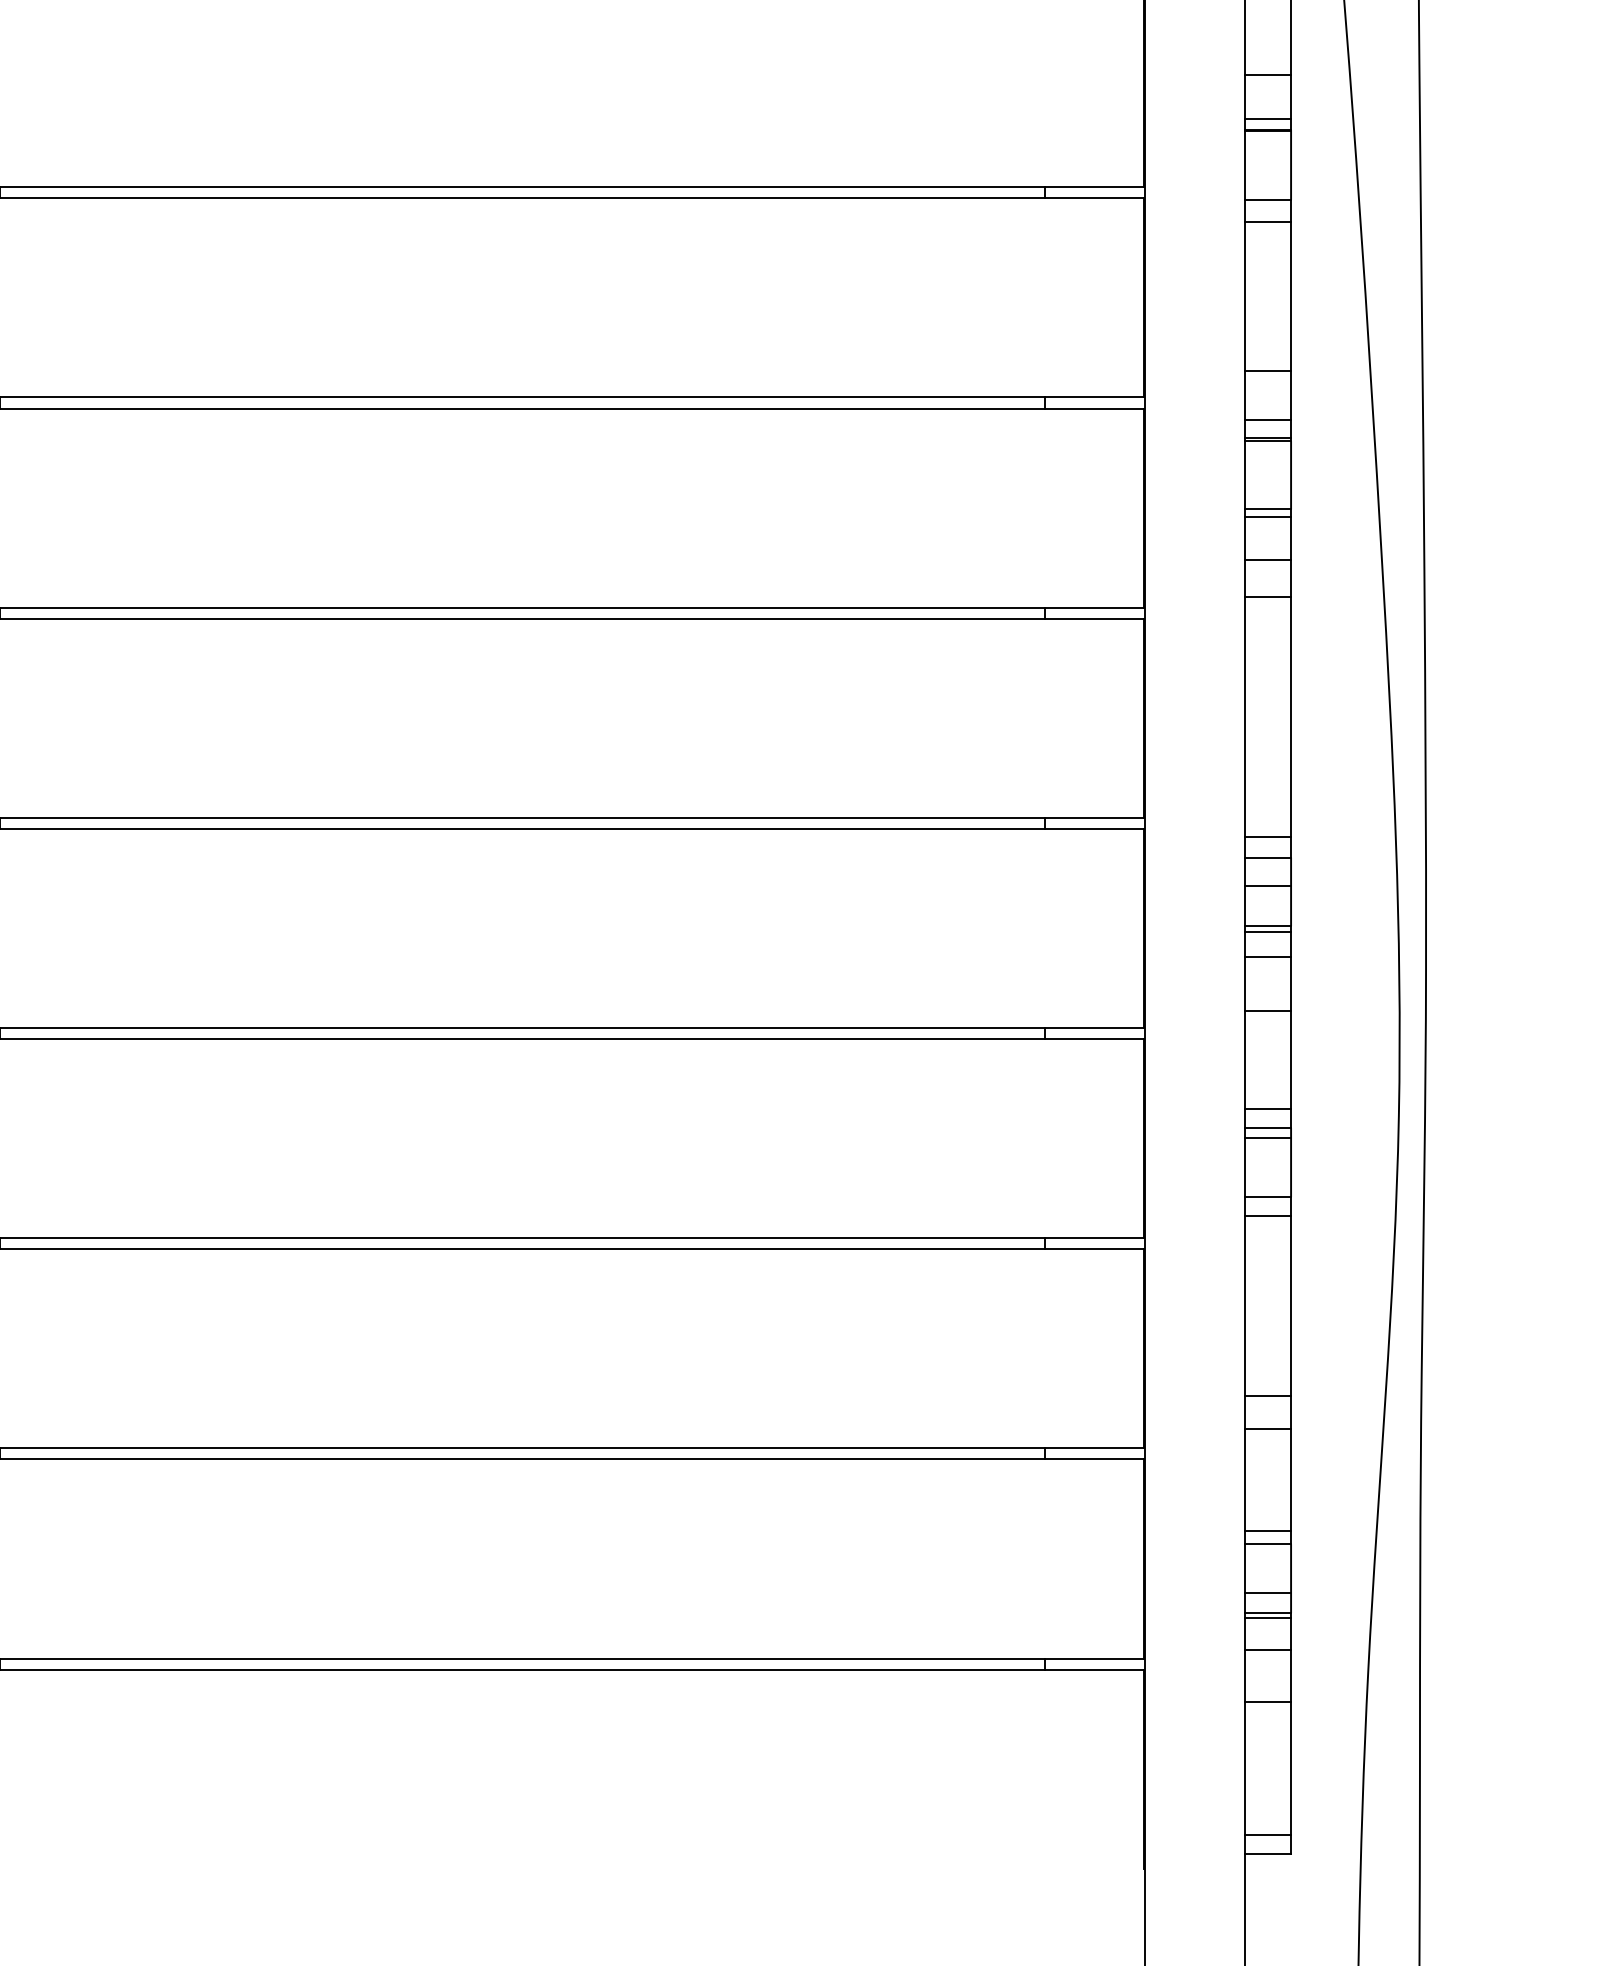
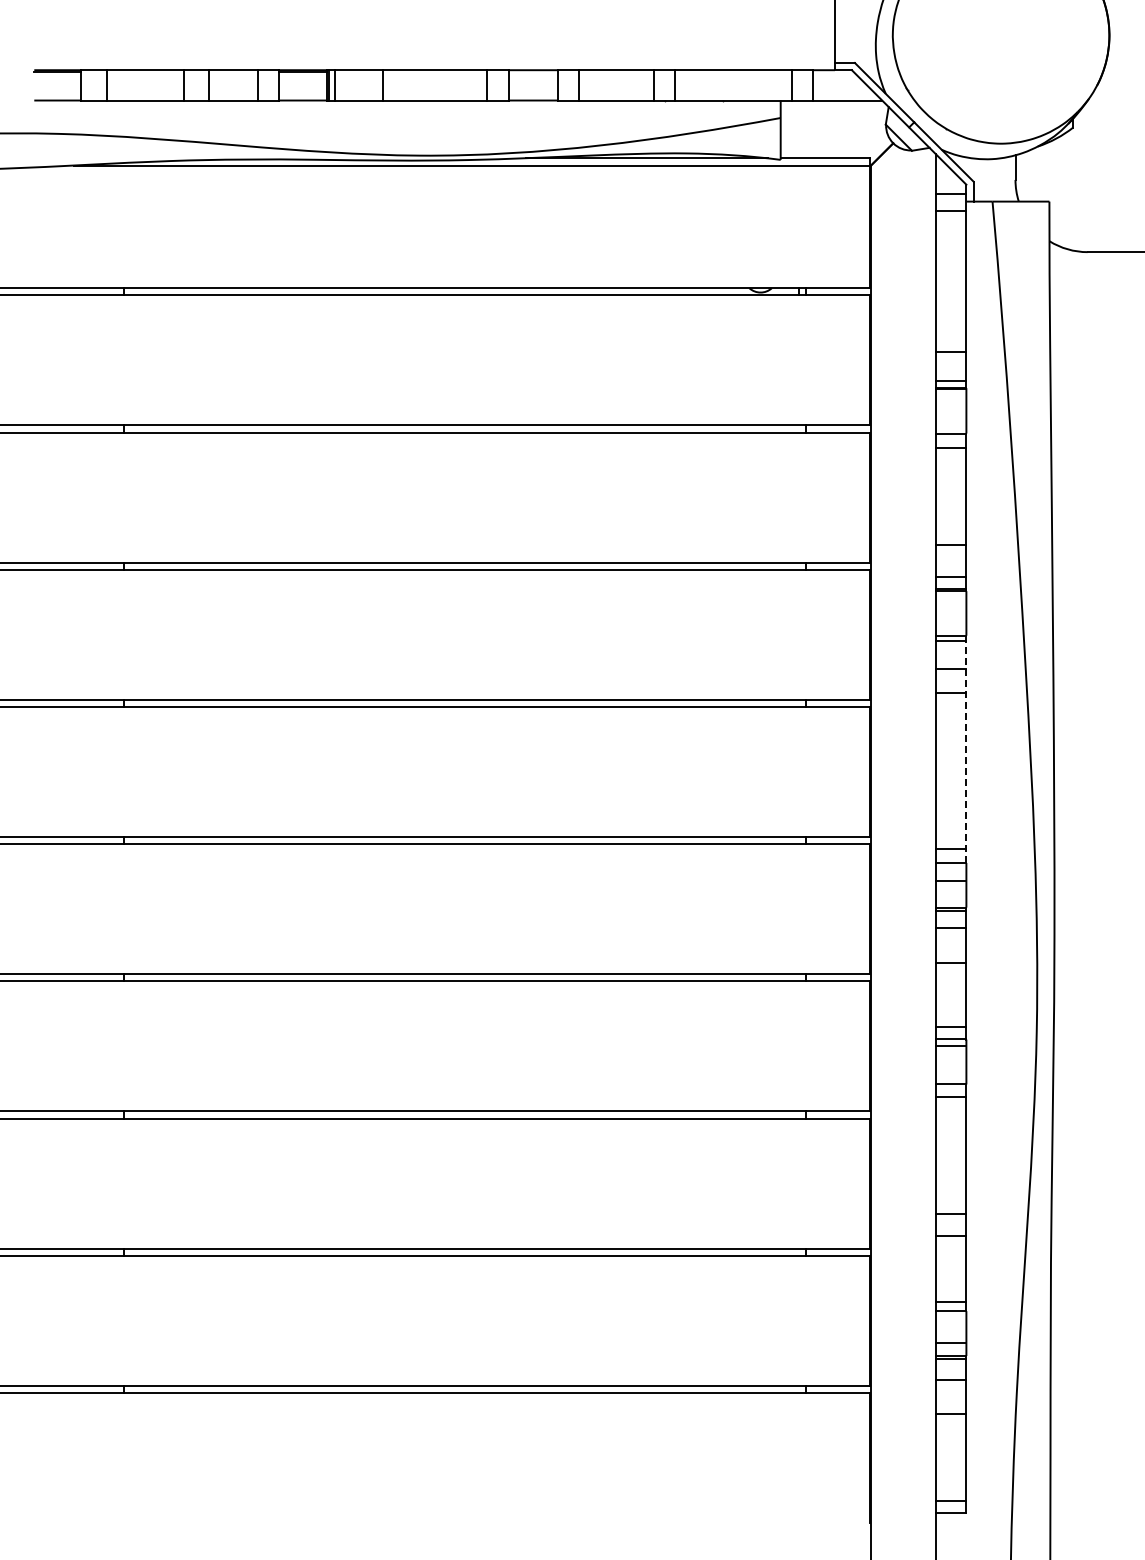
line: (1291, 683) -> (966, 749), solid -> dashed

